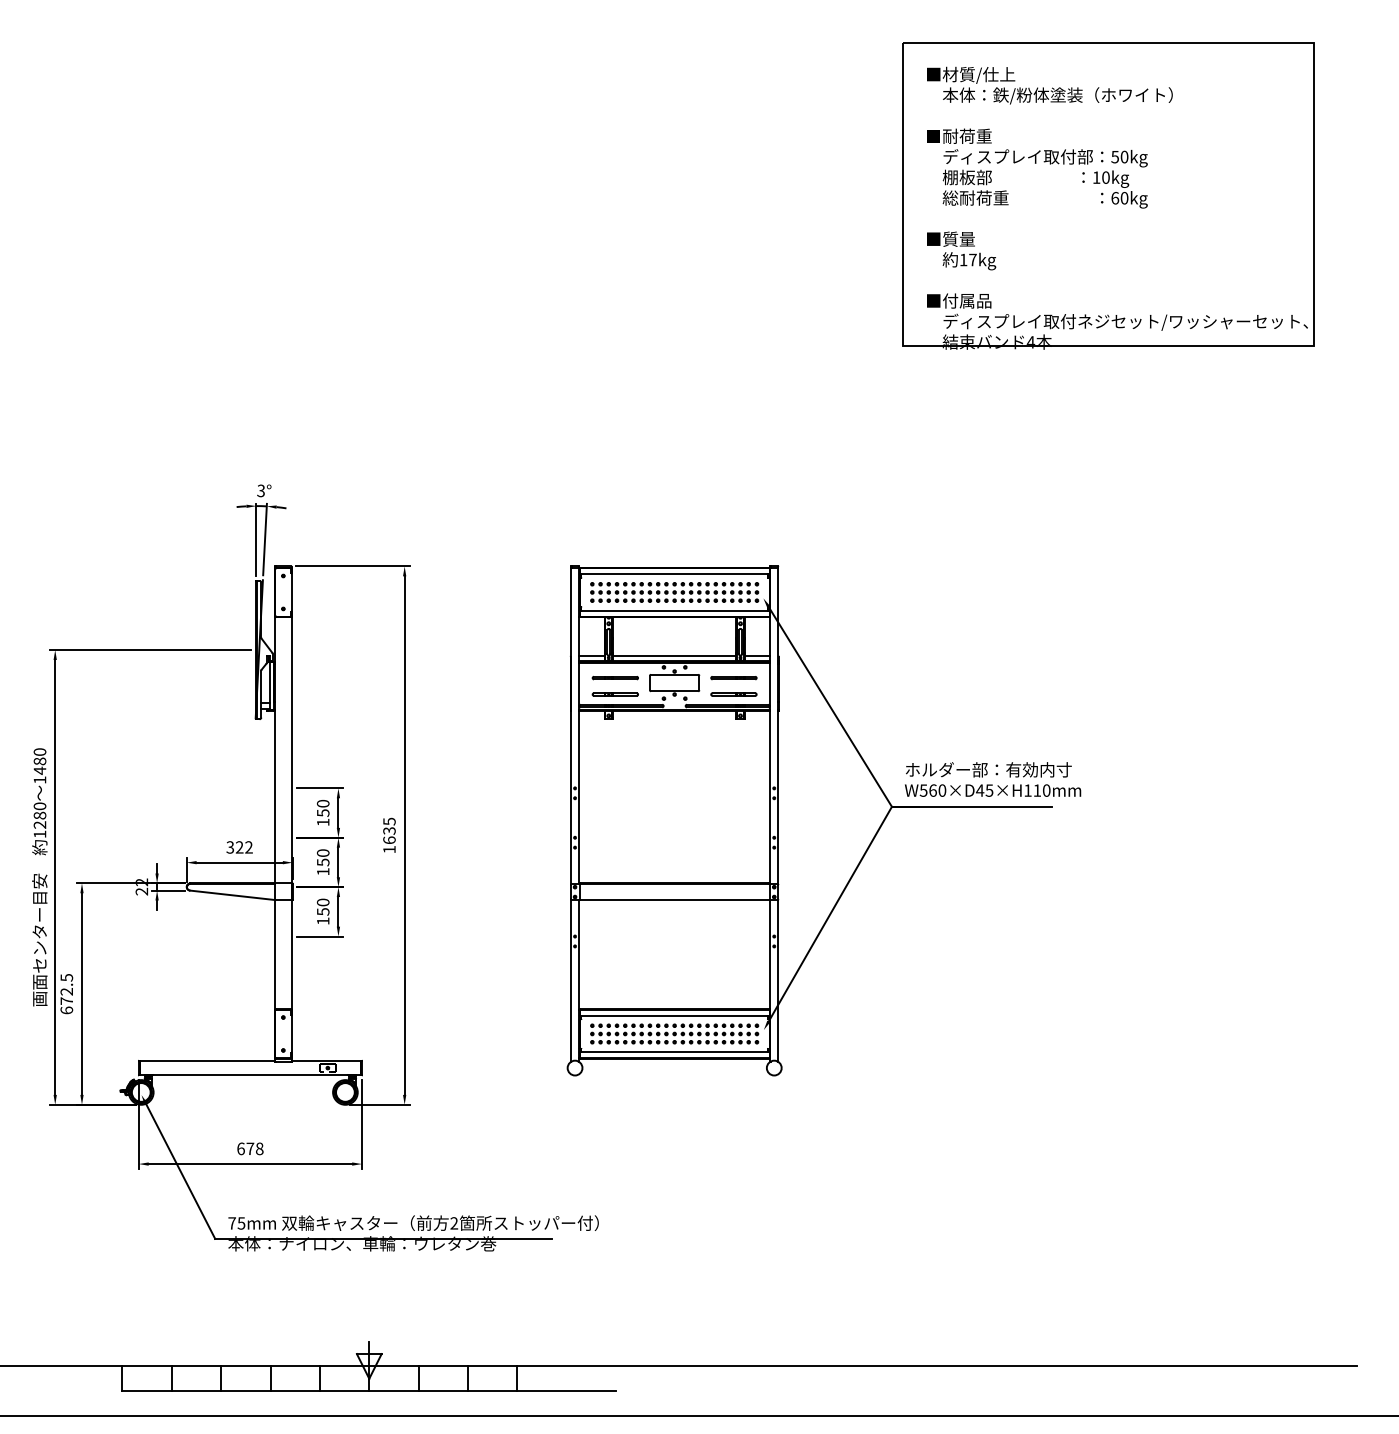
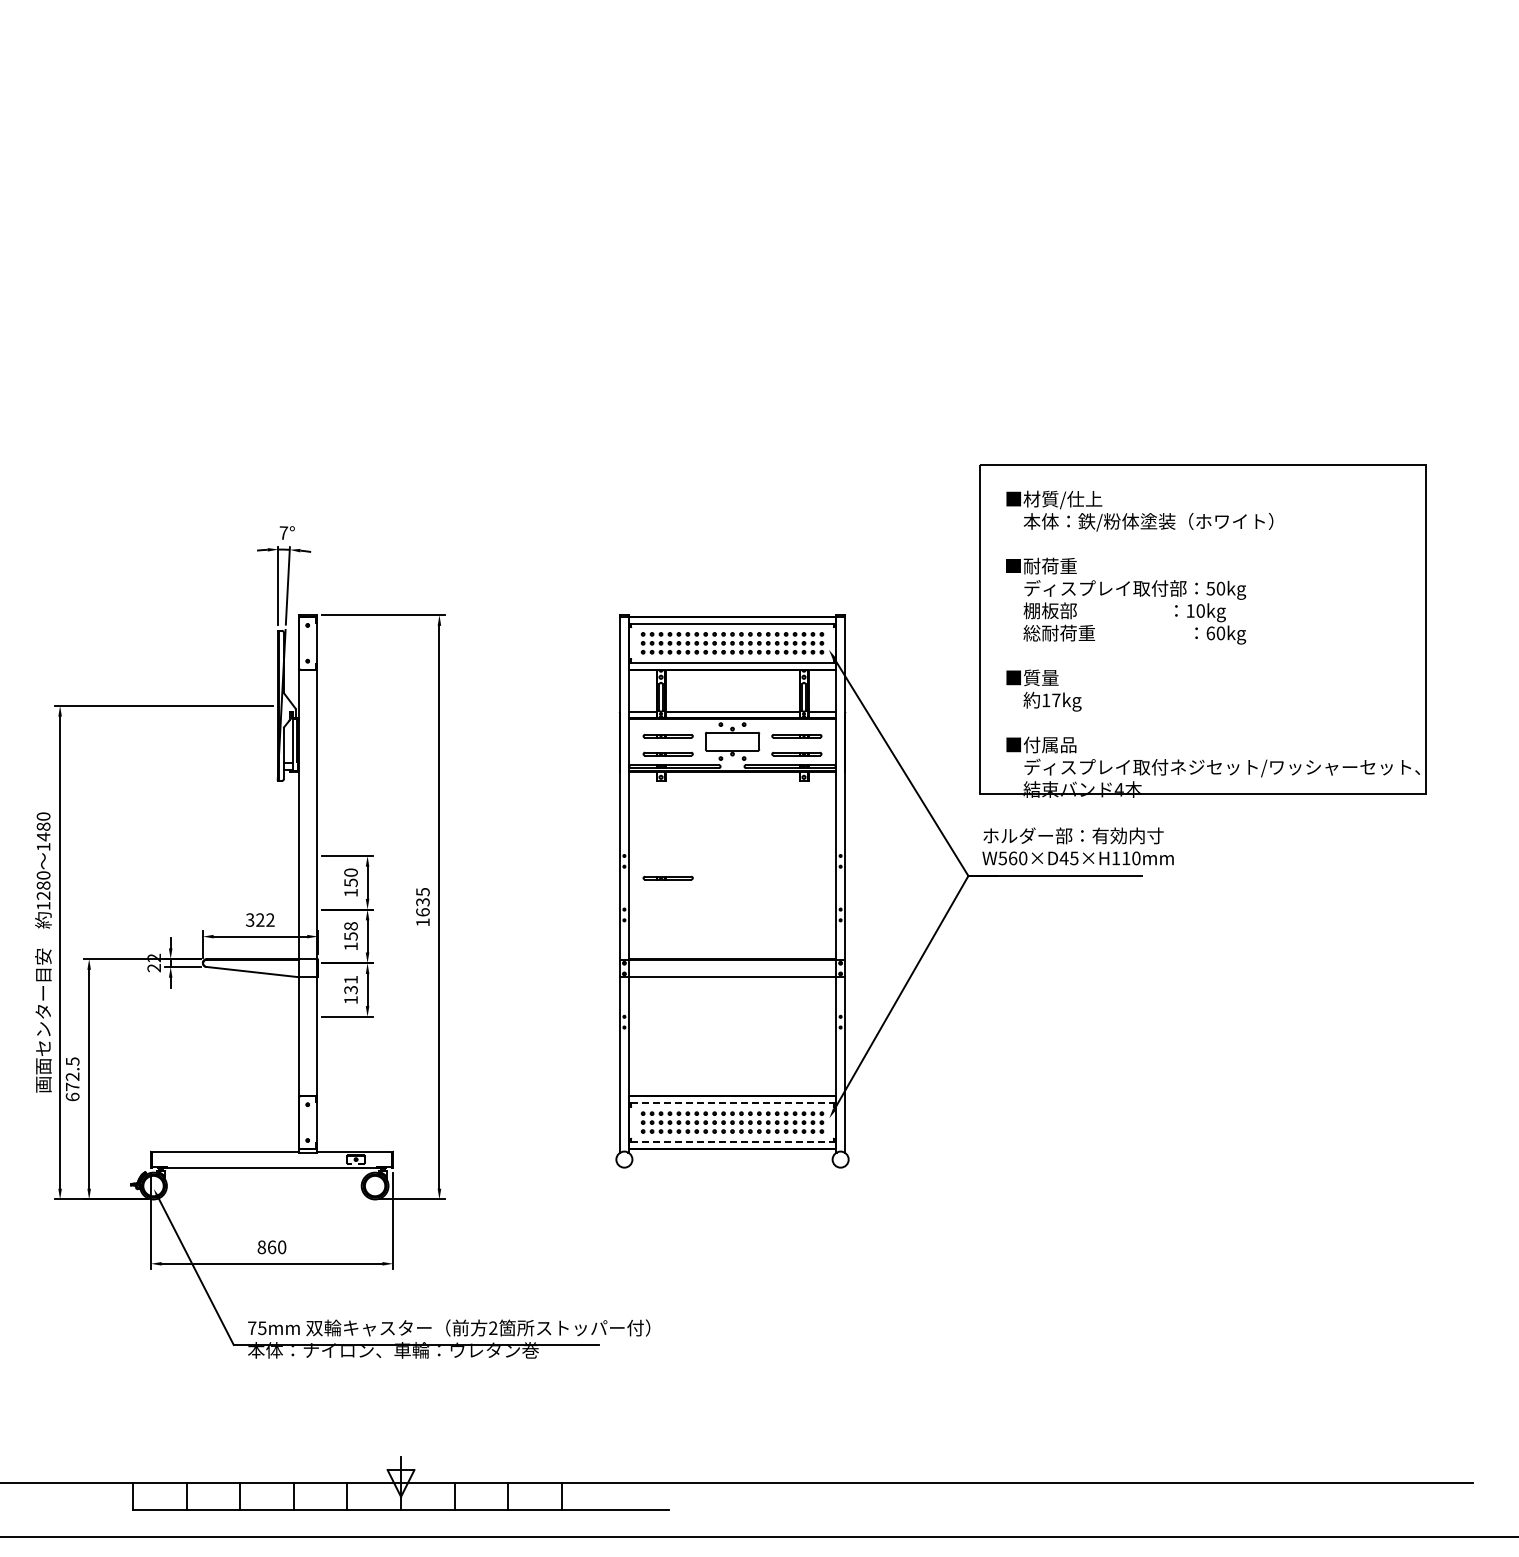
part: (1107, 195) -> (1202, 630), moved
text: (261, 490) -> (283, 532), 3° -> 7°
part: (614, 808) -> (667, 877), added
text: (322, 853) -> (350, 926), 150 -> 158
text: (322, 906) -> (350, 984), 150 -> 131
line: (674, 1015) -> (732, 1102), solid -> dashed
line: (674, 1052) -> (732, 1142), solid -> dashed
text: (249, 1149) -> (271, 1247), 678 -> 860

